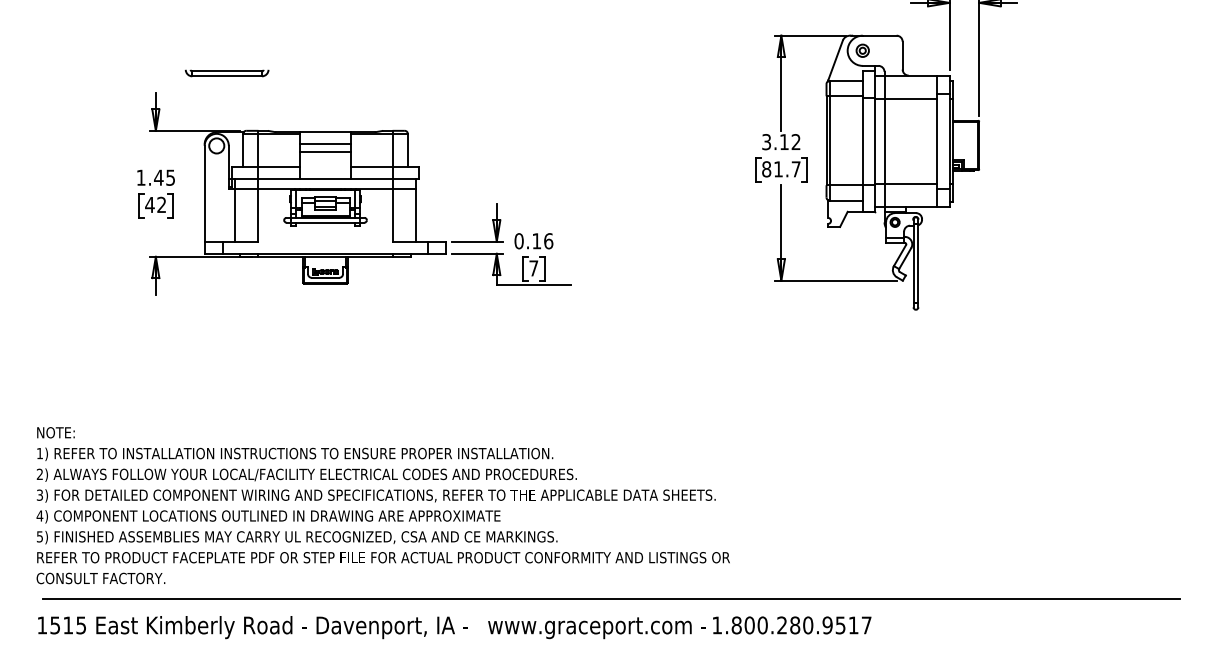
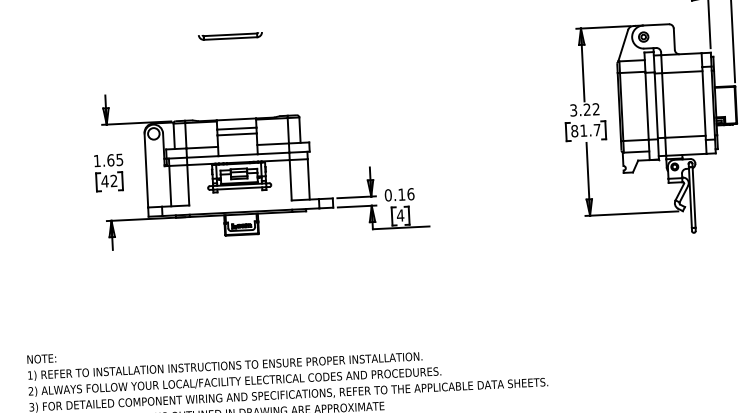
part: (226, 73) -> (230, 36), moved
text: (783, 141) -> (586, 109), 3.12 -> 3.22
text: (158, 177) -> (110, 160), 1.45 -> 1.65
text: (533, 268) -> (400, 215), 7 -> 4

